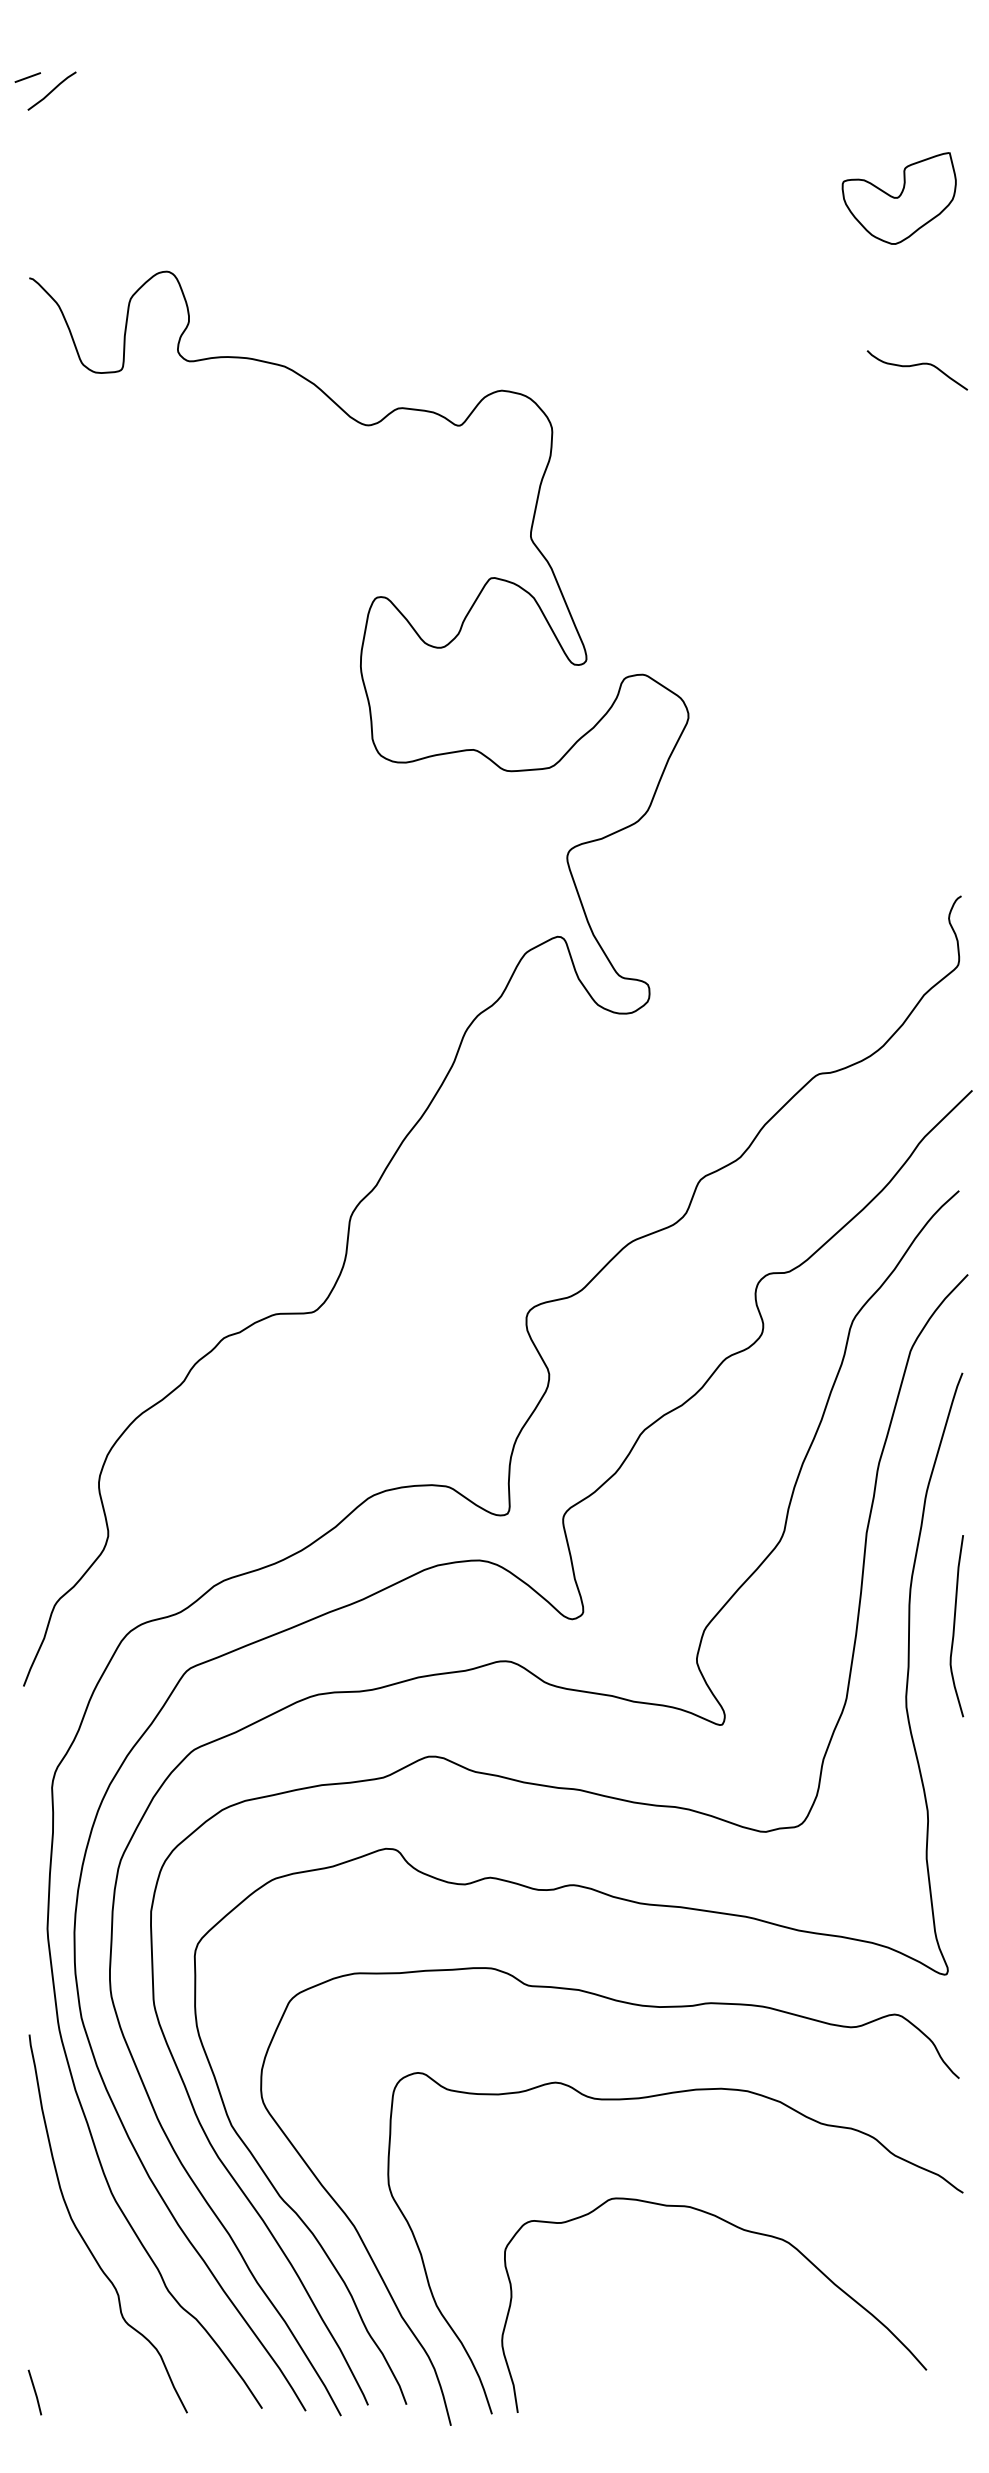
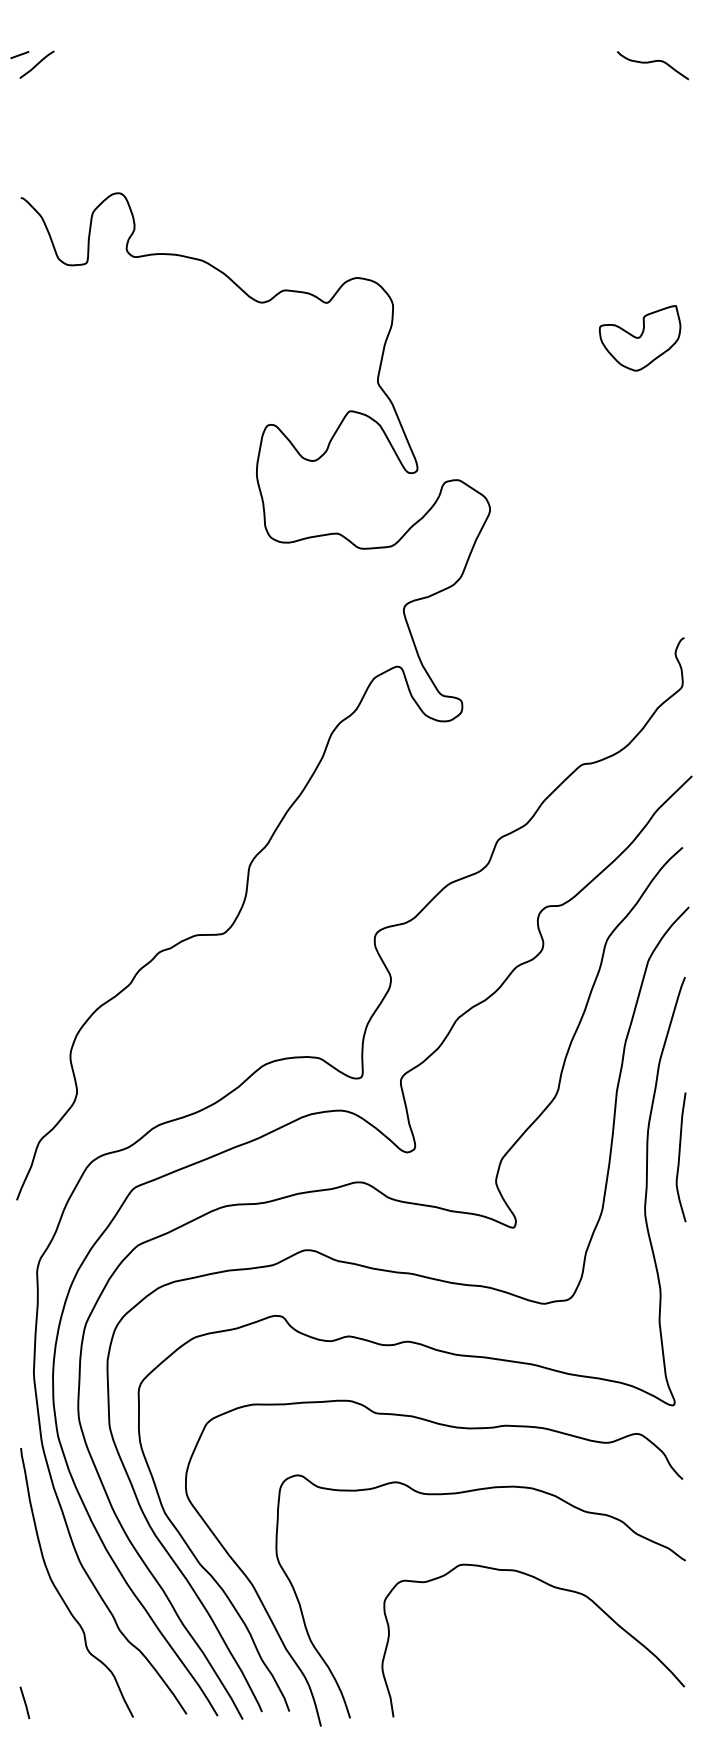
part: (898, 198) -> (639, 338), moved
curve: (914, 366) -> (650, 62), moved
curve: (742, 2230) -> (553, 1587), moved

